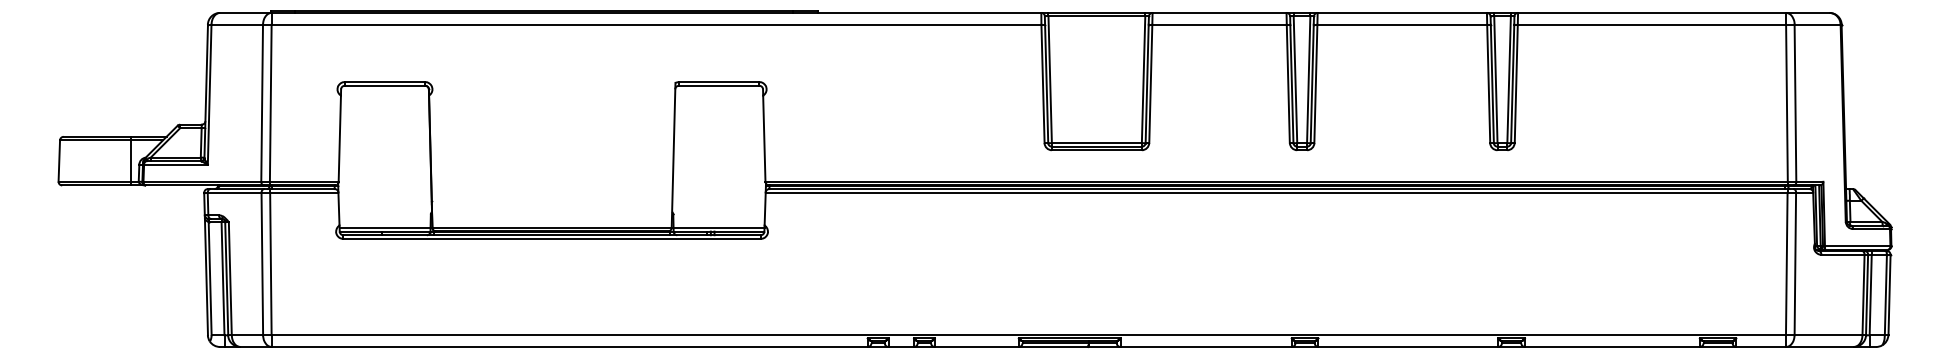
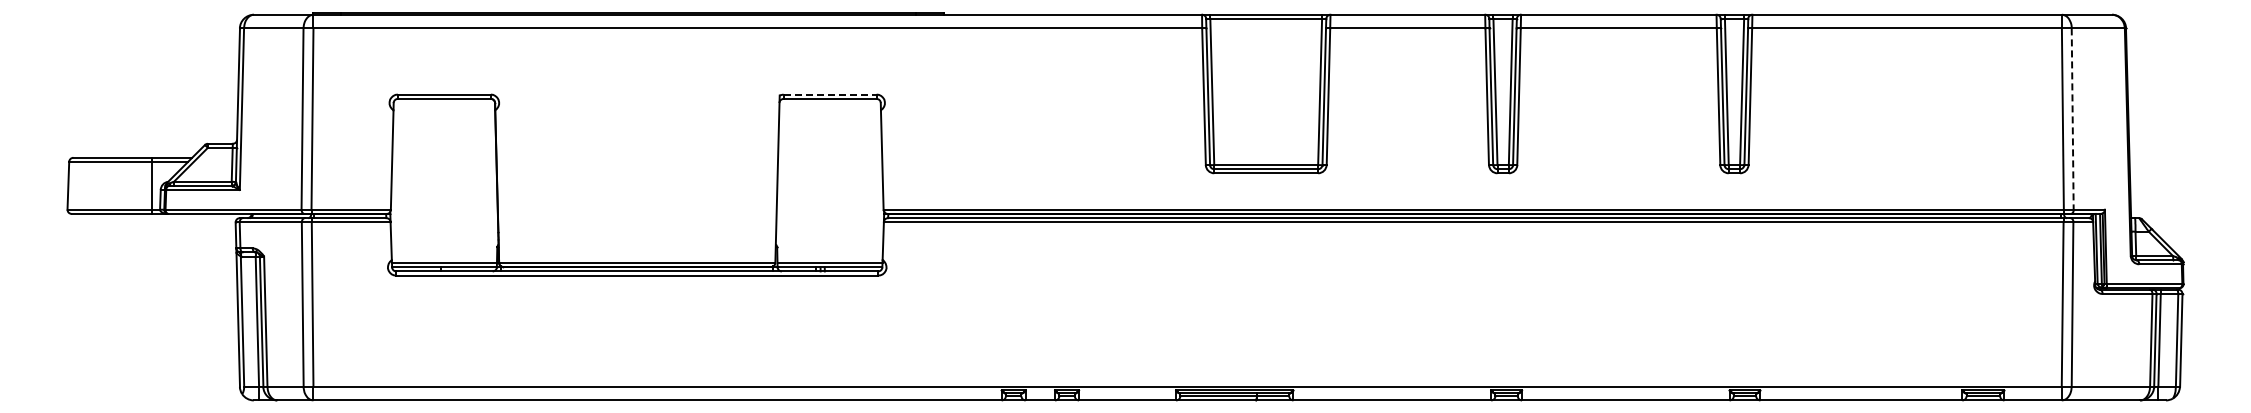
line: (719, 81) -> (830, 94), solid -> dashed
line: (1795, 103) -> (2072, 119), solid -> dashed

